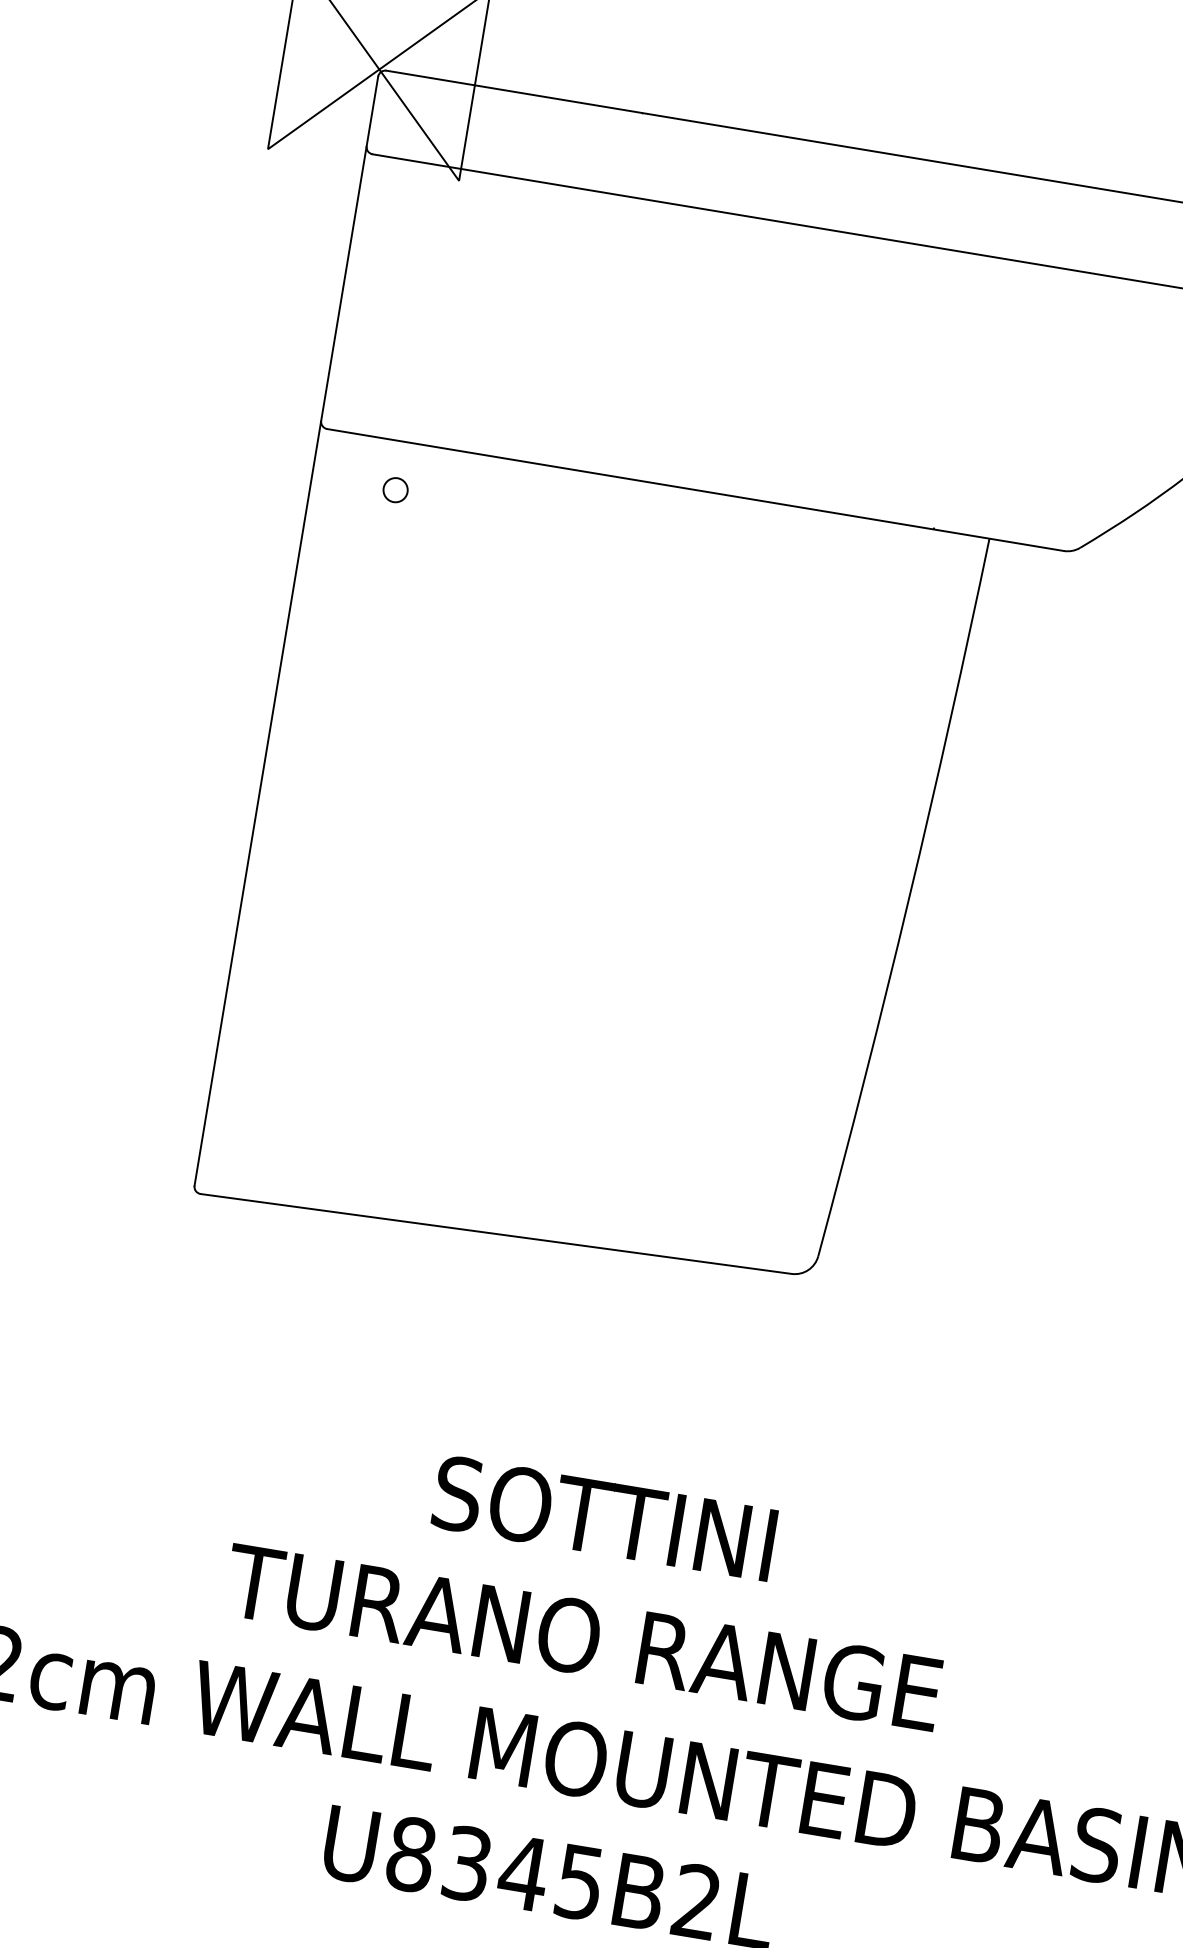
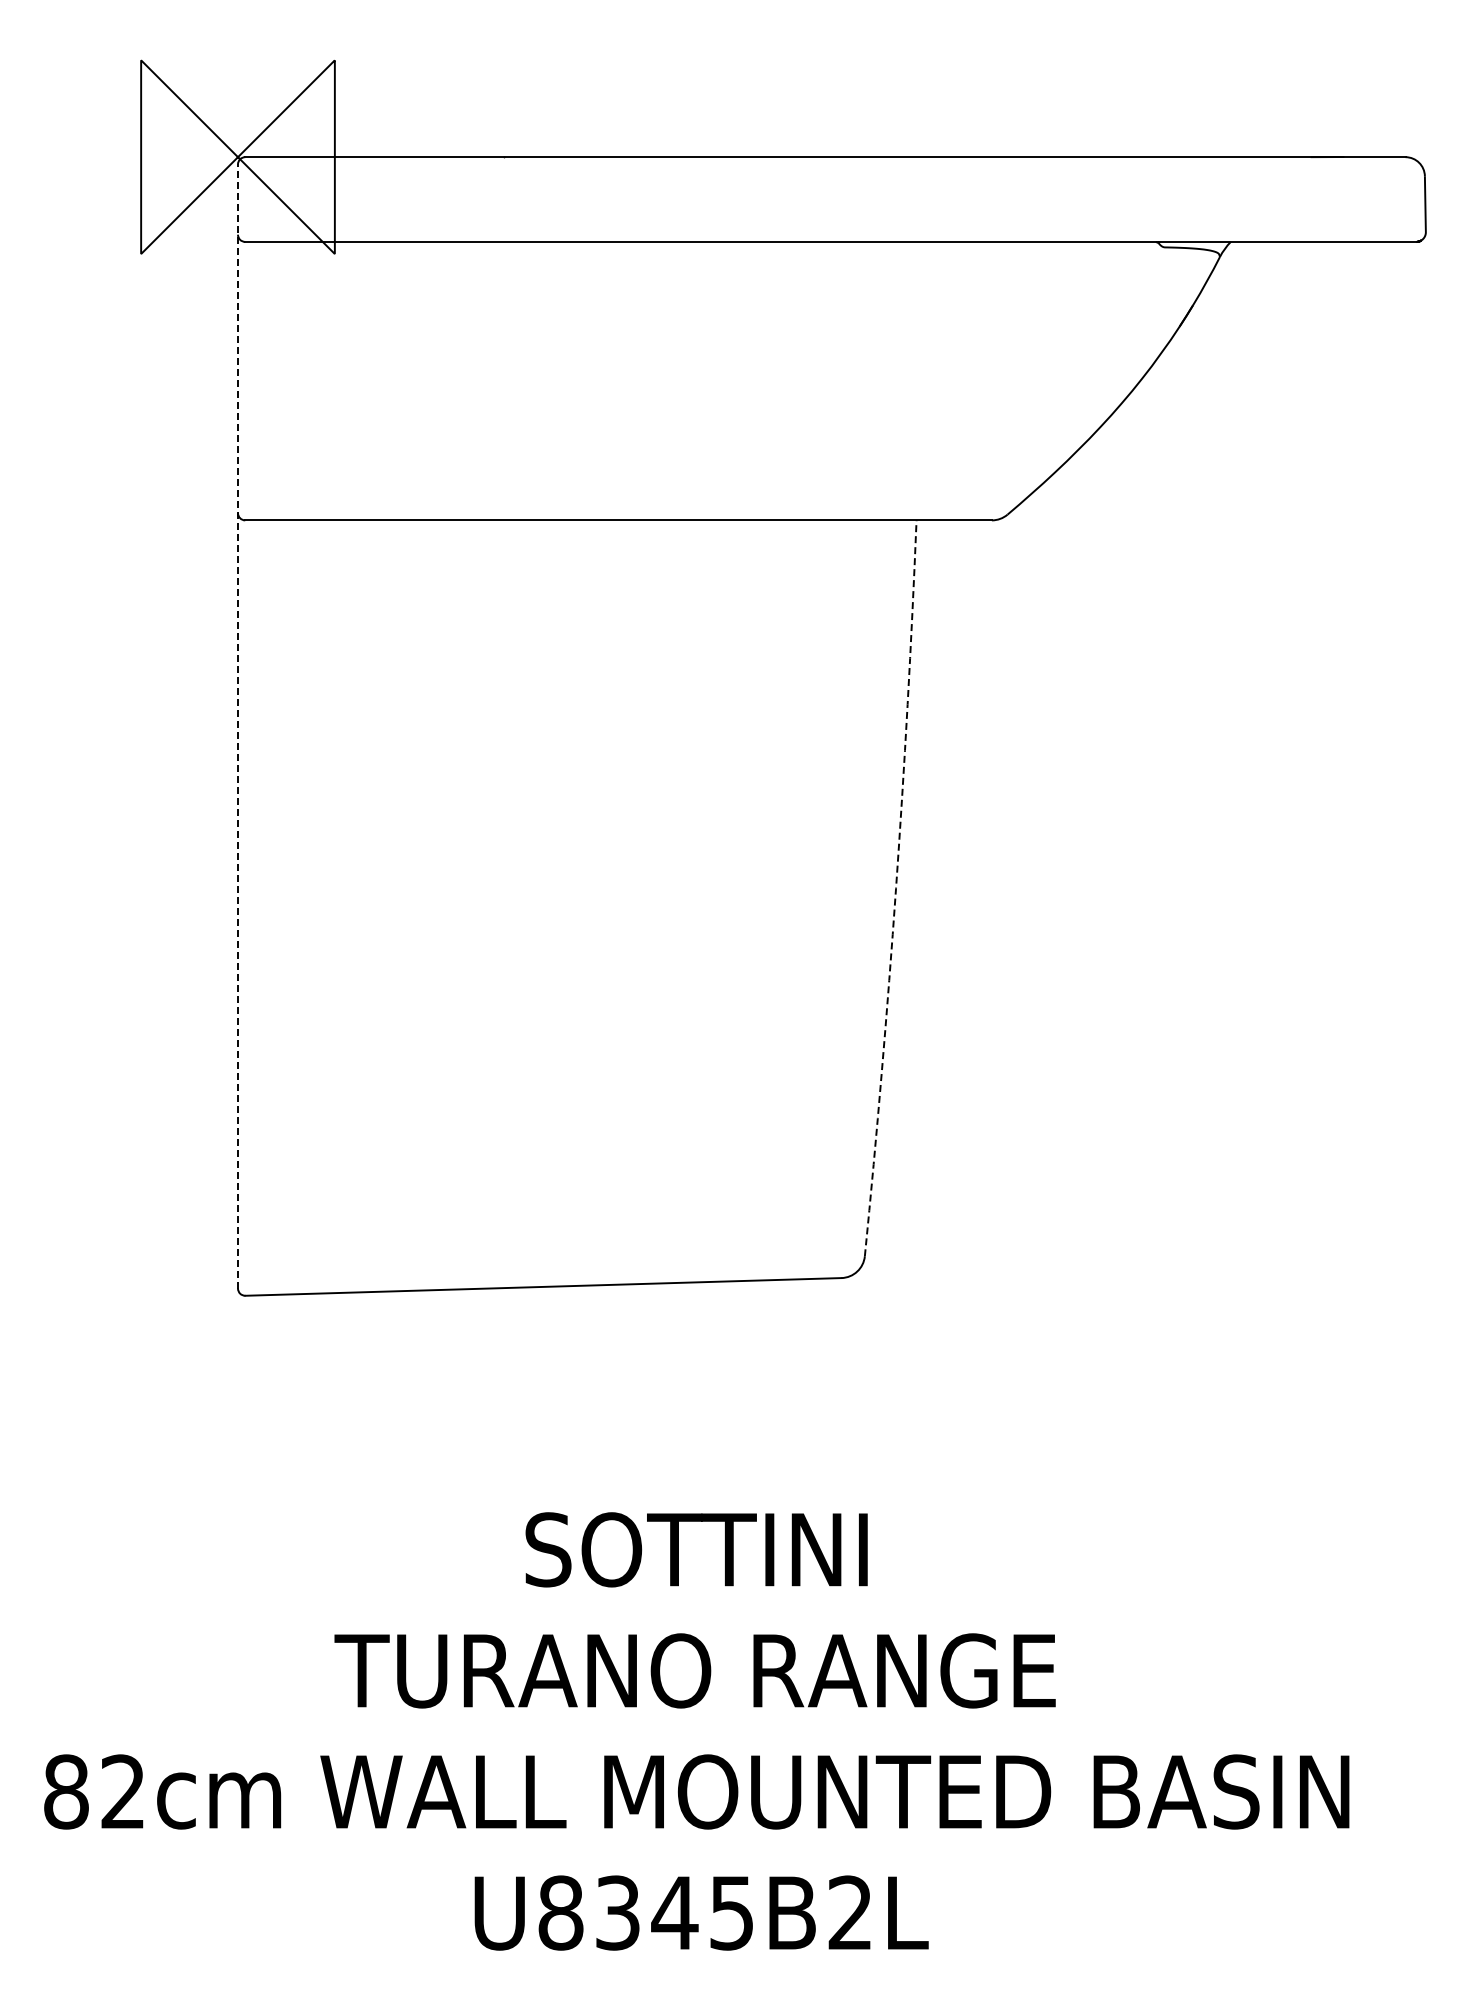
circle: (395, 490) -> (322, 569), removed
line: (287, 630) -> (238, 725), solid -> dashed
arc: (909, 898) -> (896, 888), solid -> dashed

